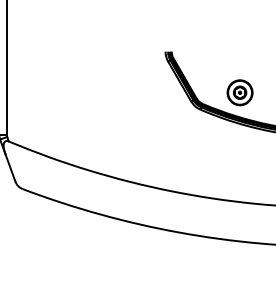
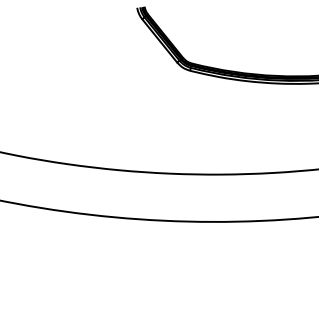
part: (239, 92) -> (233, 42), removed

